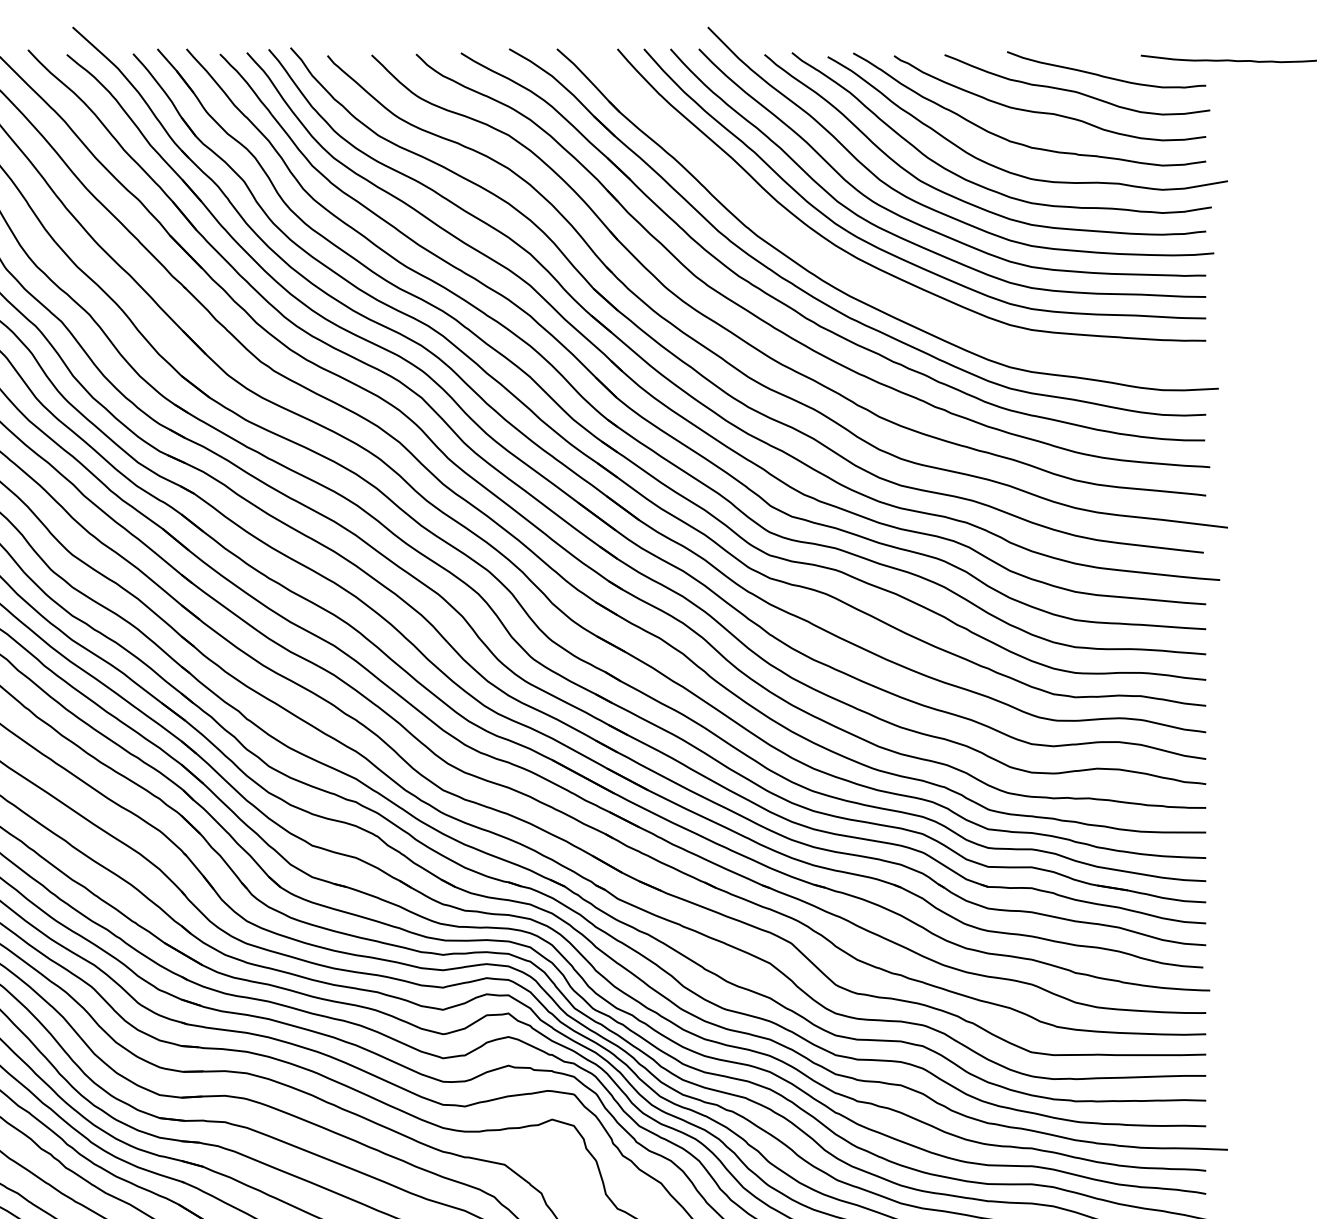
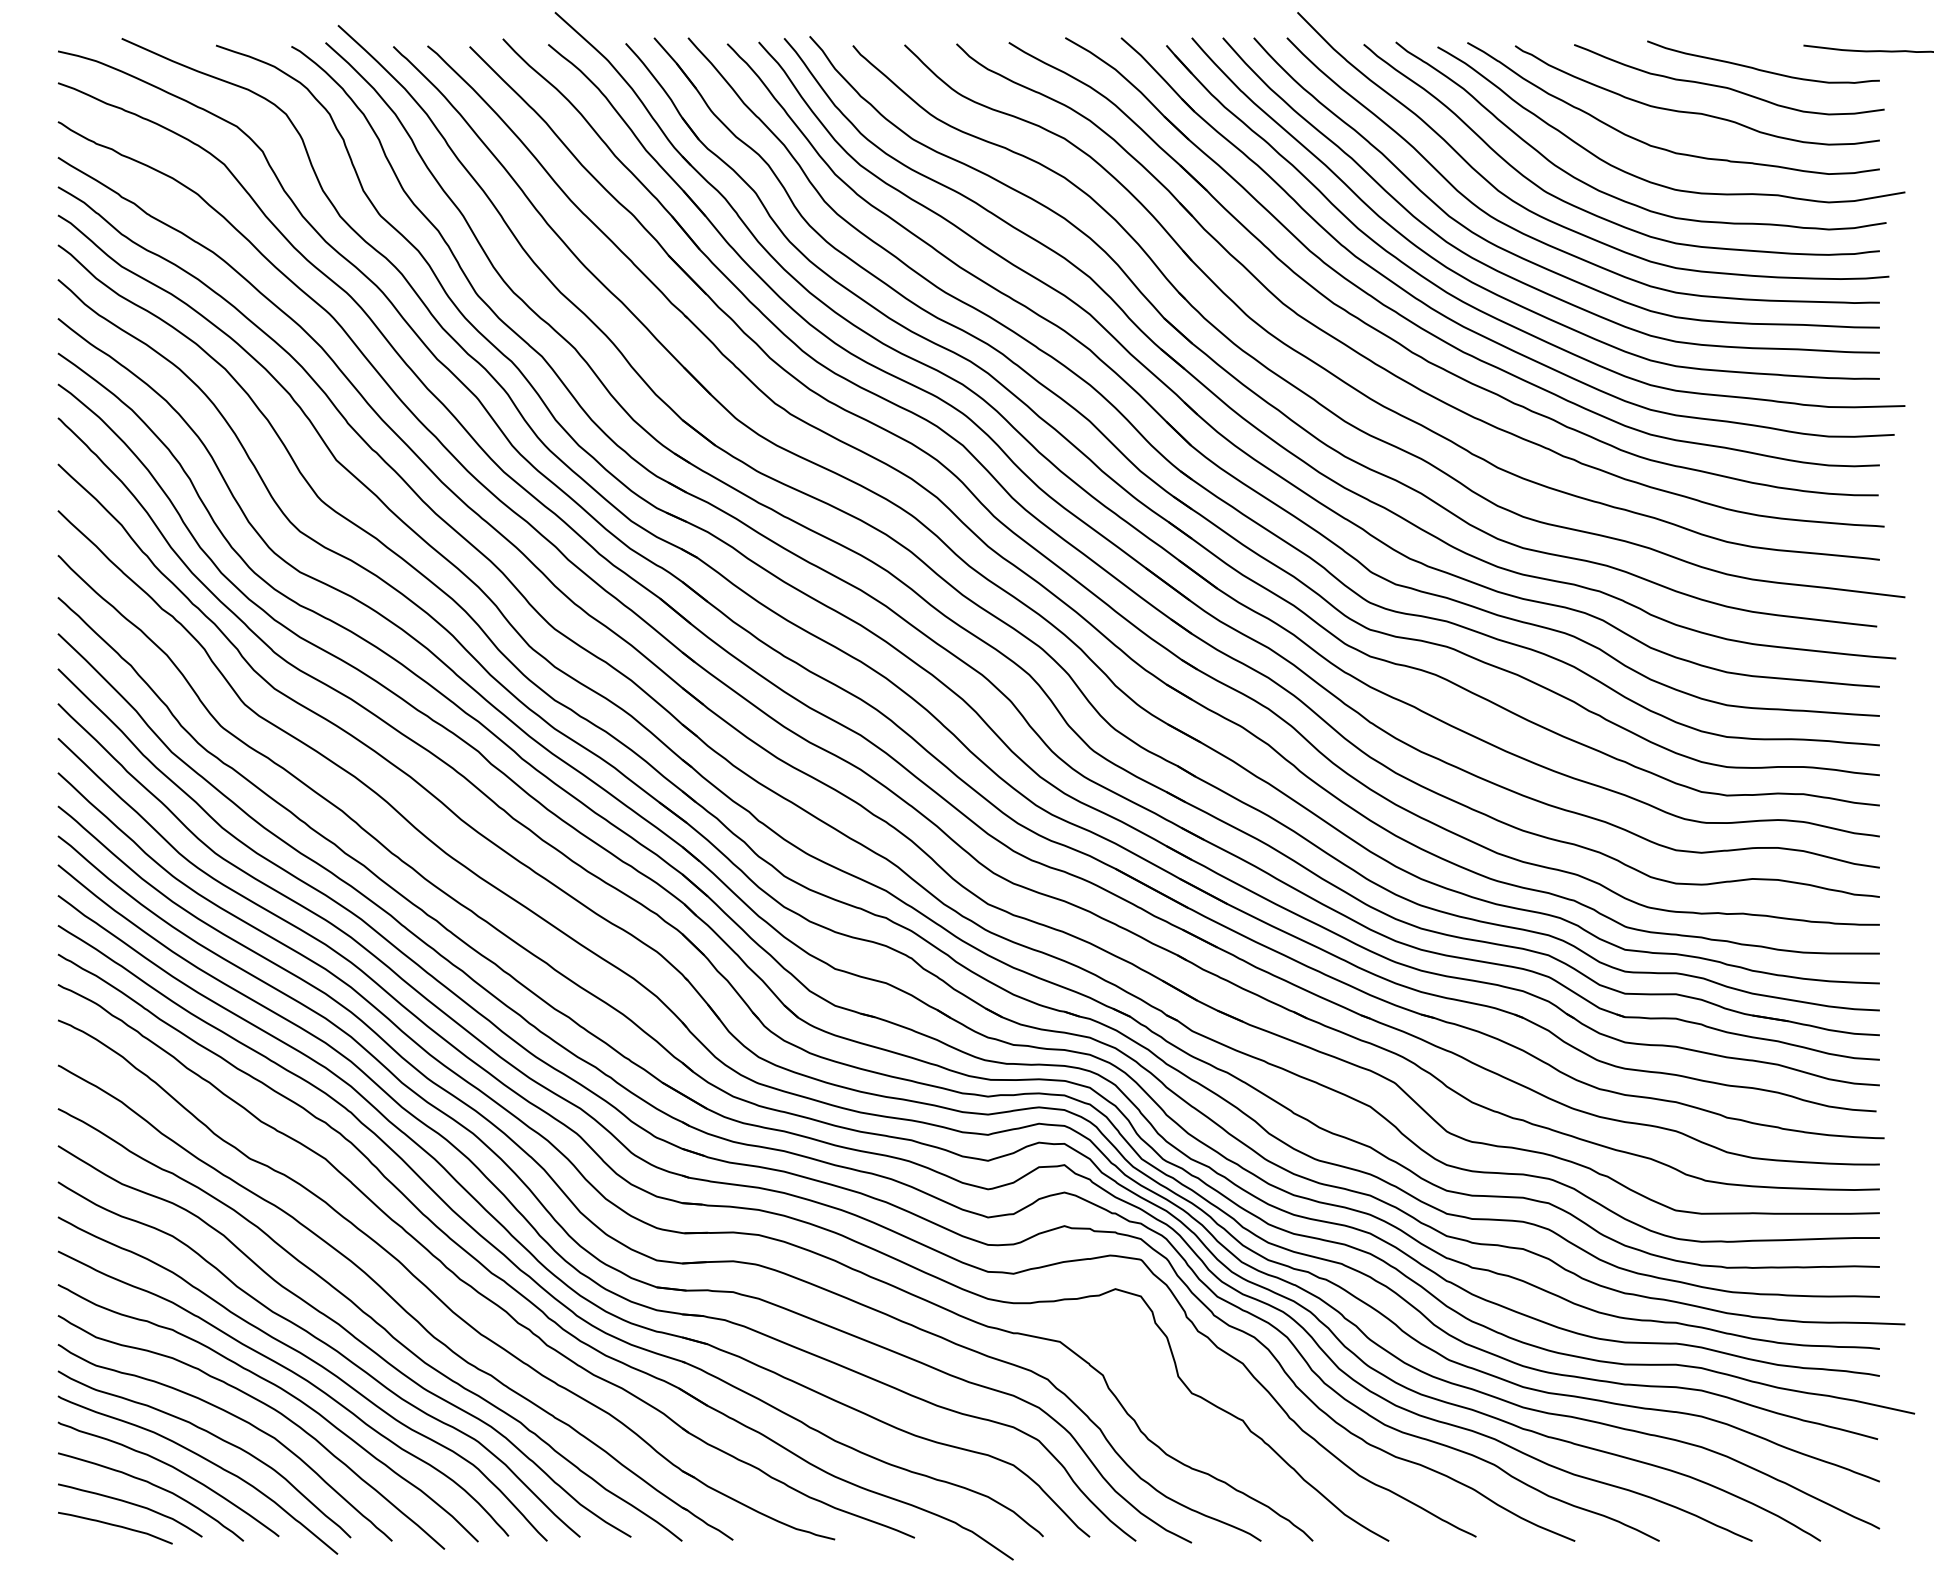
part: (873, 285) -> (1490, 314), added

